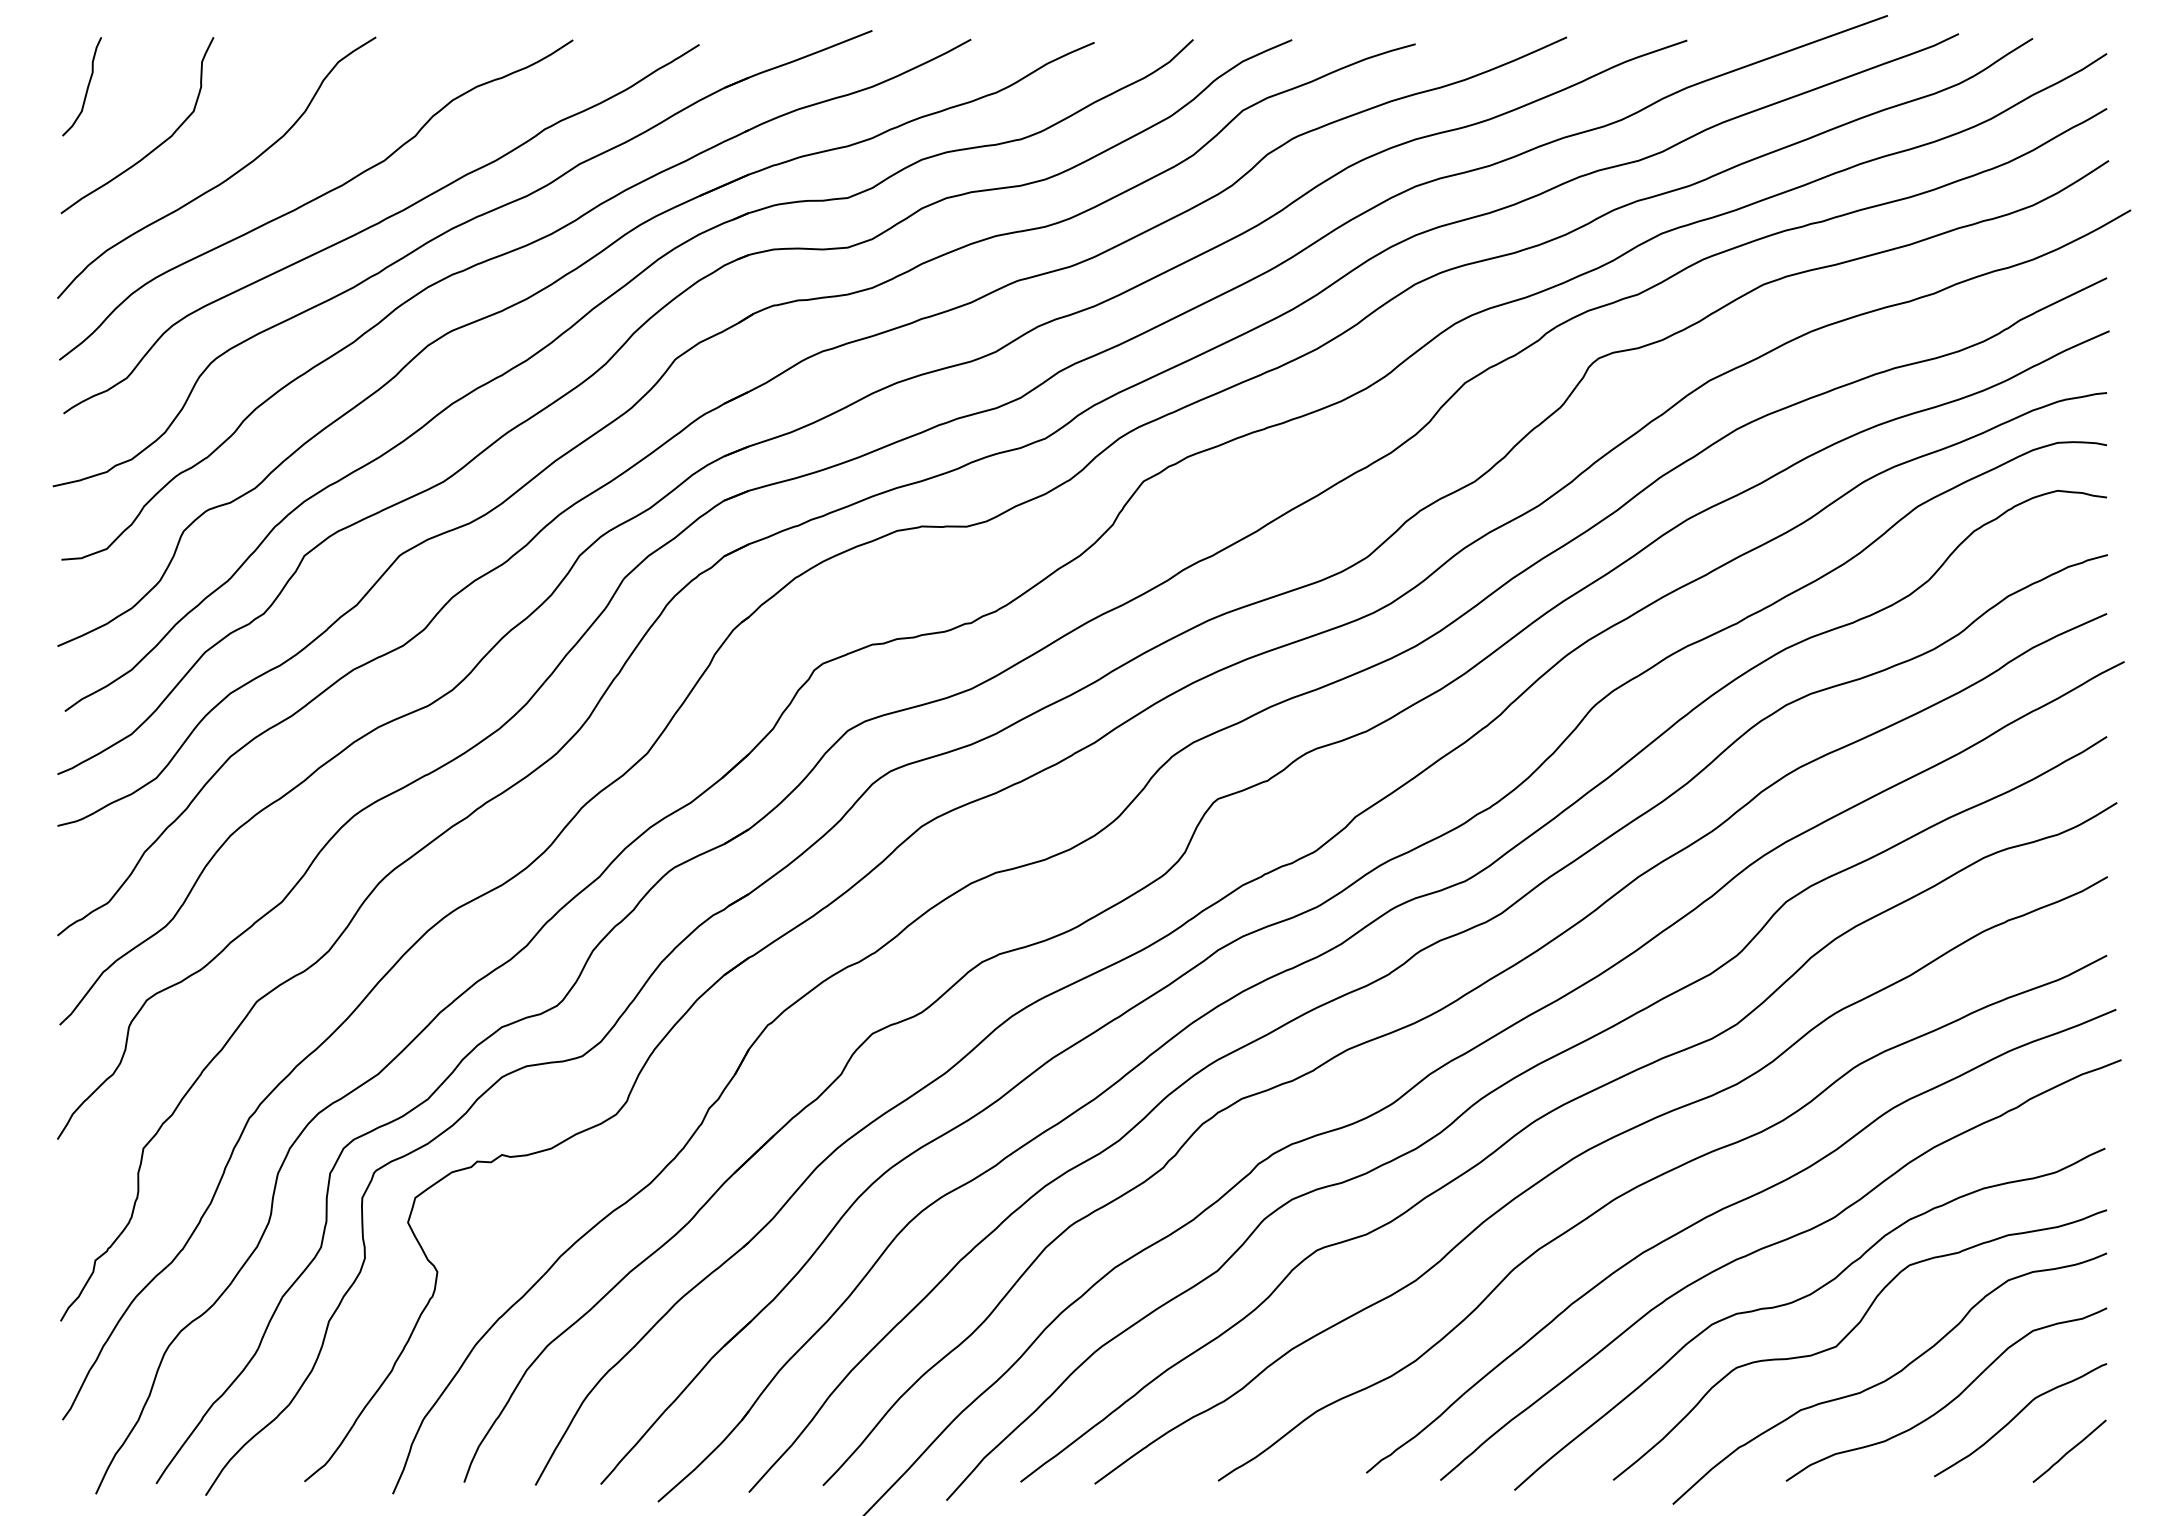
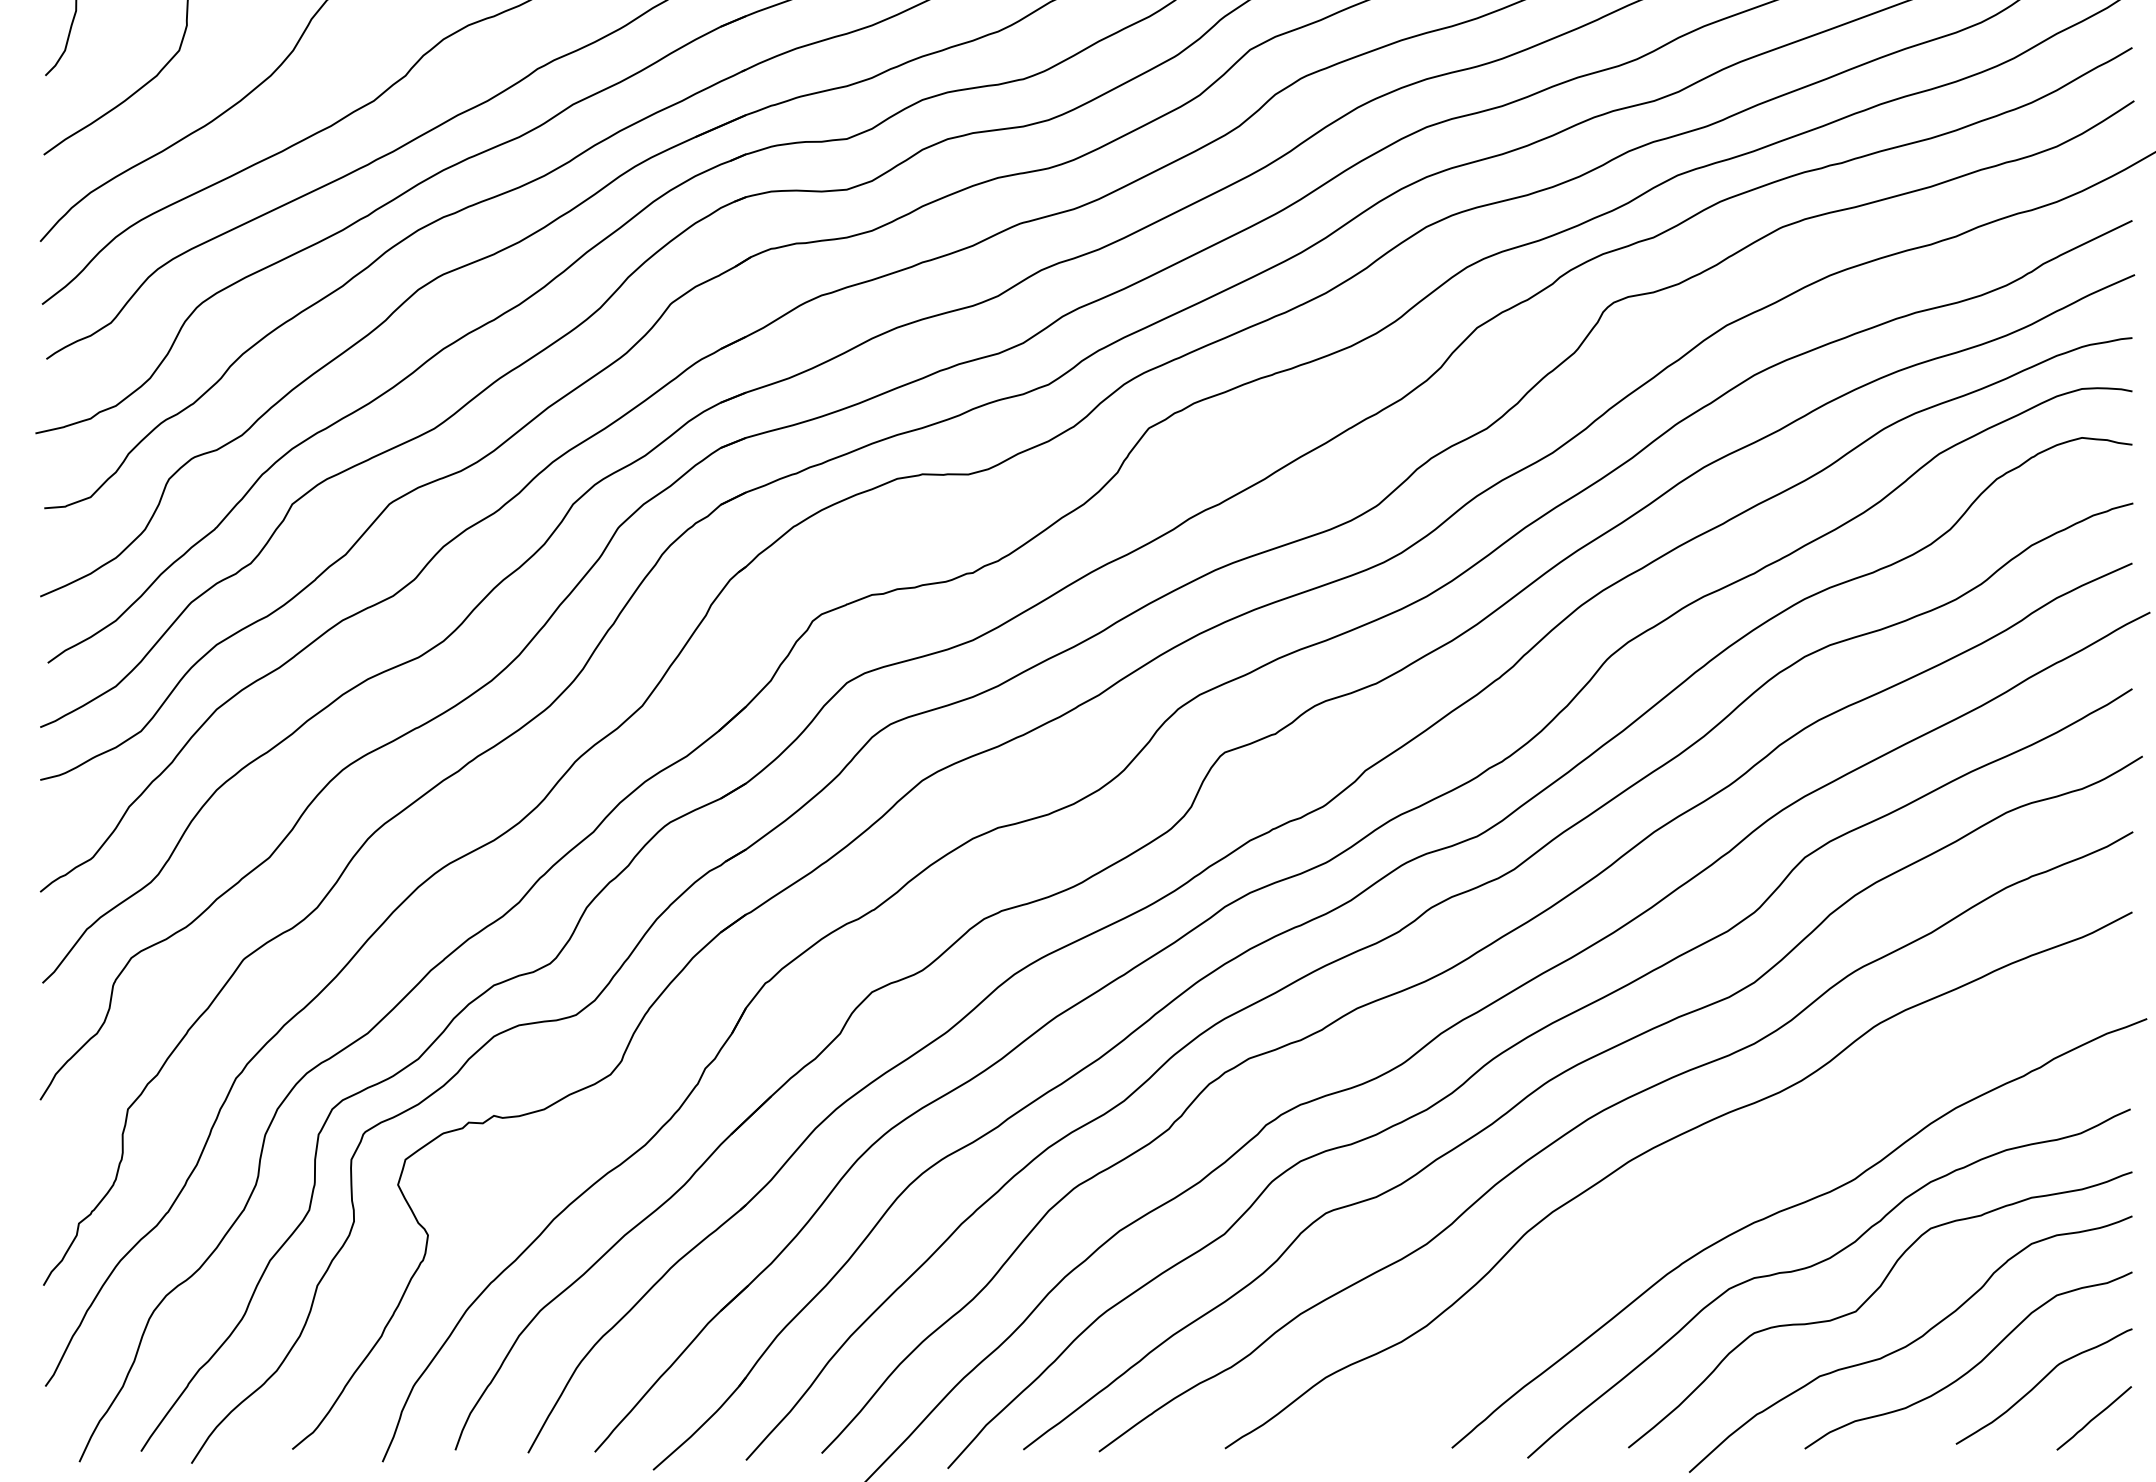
curve: (1724, 1209) -> (1741, 1171), removed

